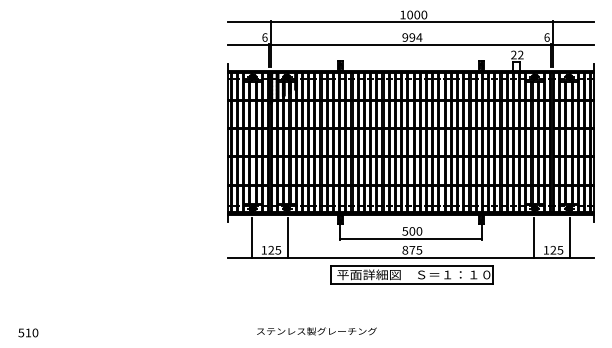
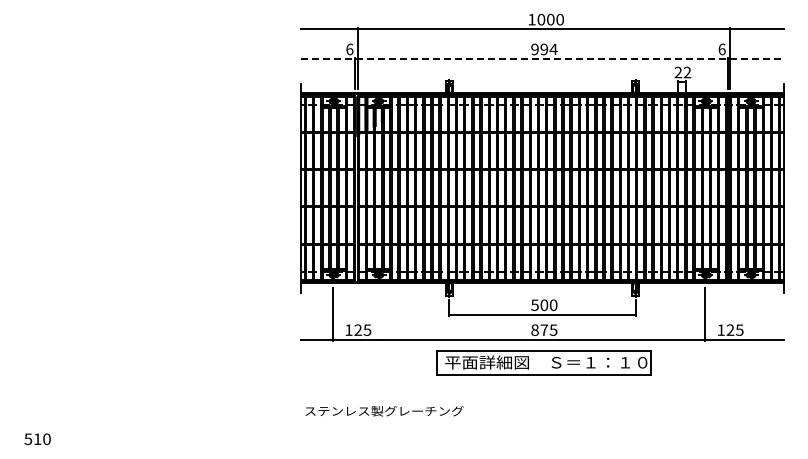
line: (411, 45) -> (543, 59), solid -> dashed
line: (287, 237) -> (379, 313), removed
line: (569, 237) -> (751, 313), removed
text: (316, 331) -> (384, 411), moved

